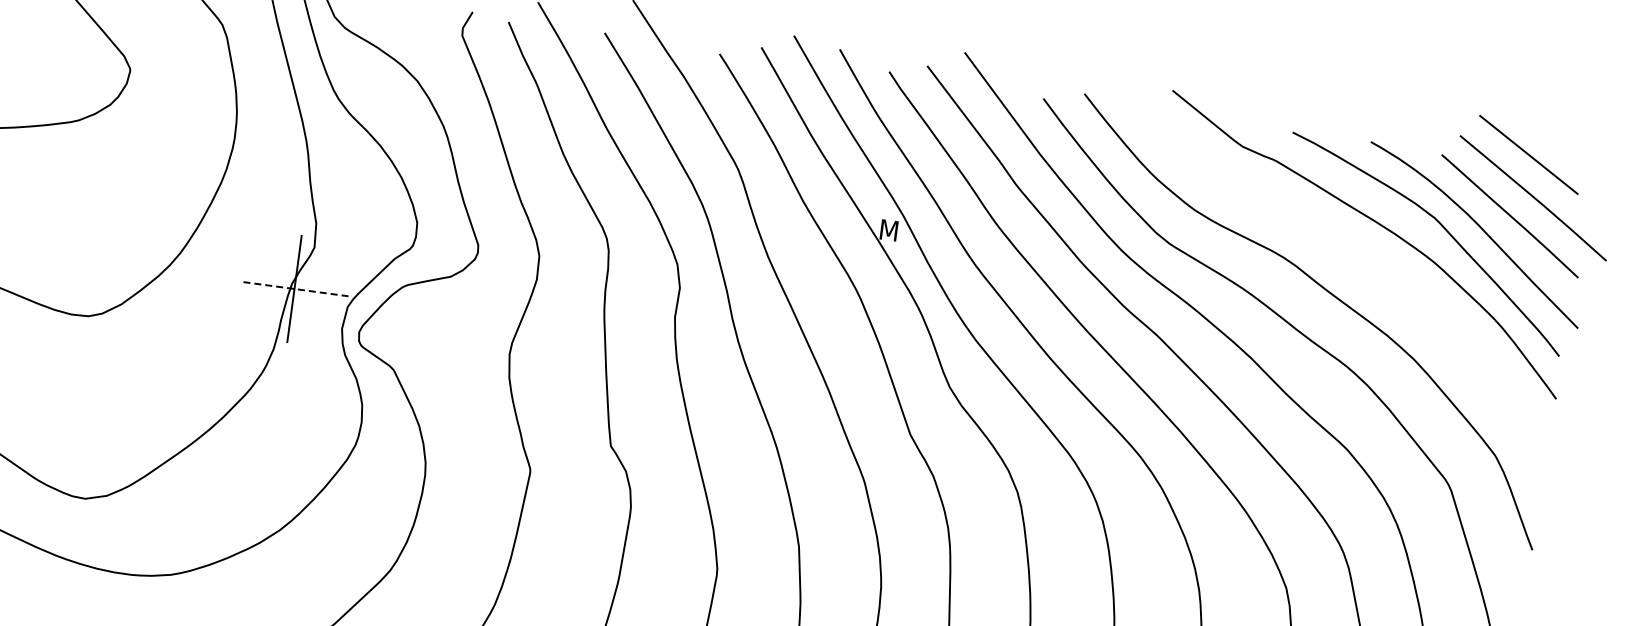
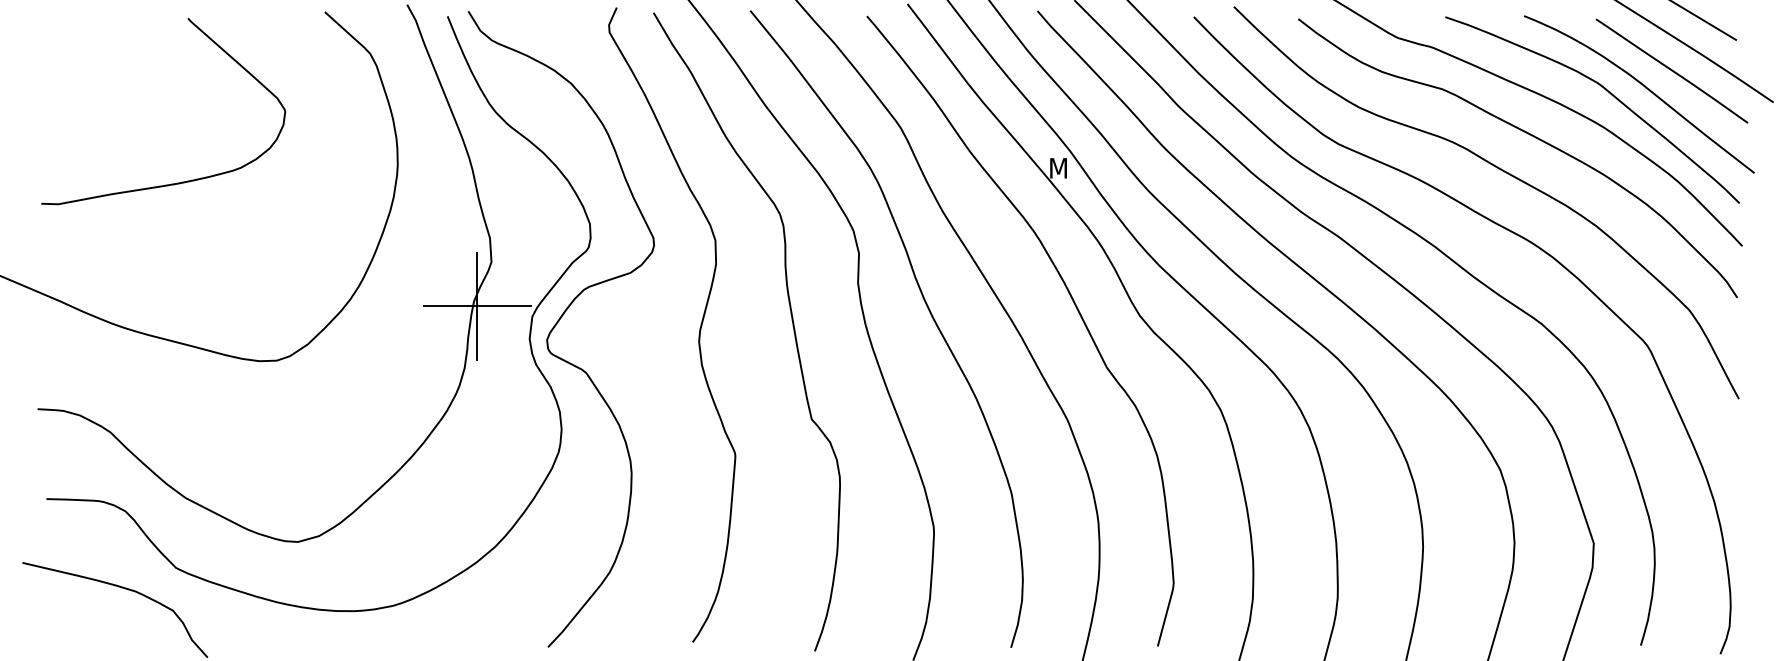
curve: (1360, 260) -> (1529, 135), added
line: (293, 289) -> (476, 306), dashed -> solid

